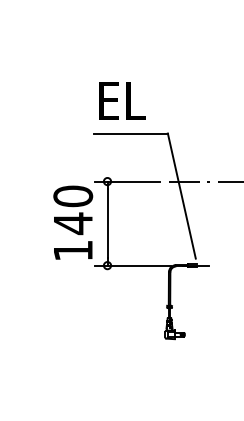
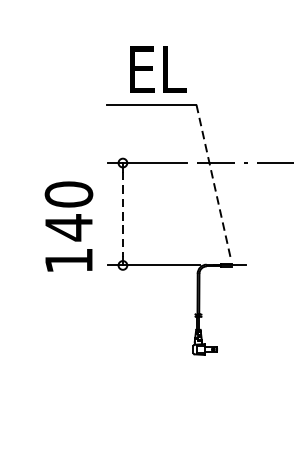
text: (122, 100) -> (158, 69), moved
line: (181, 195) -> (213, 180), solid -> dashed
text: (73, 222) -> (69, 226), moved
line: (107, 223) -> (122, 214), solid -> dashed

